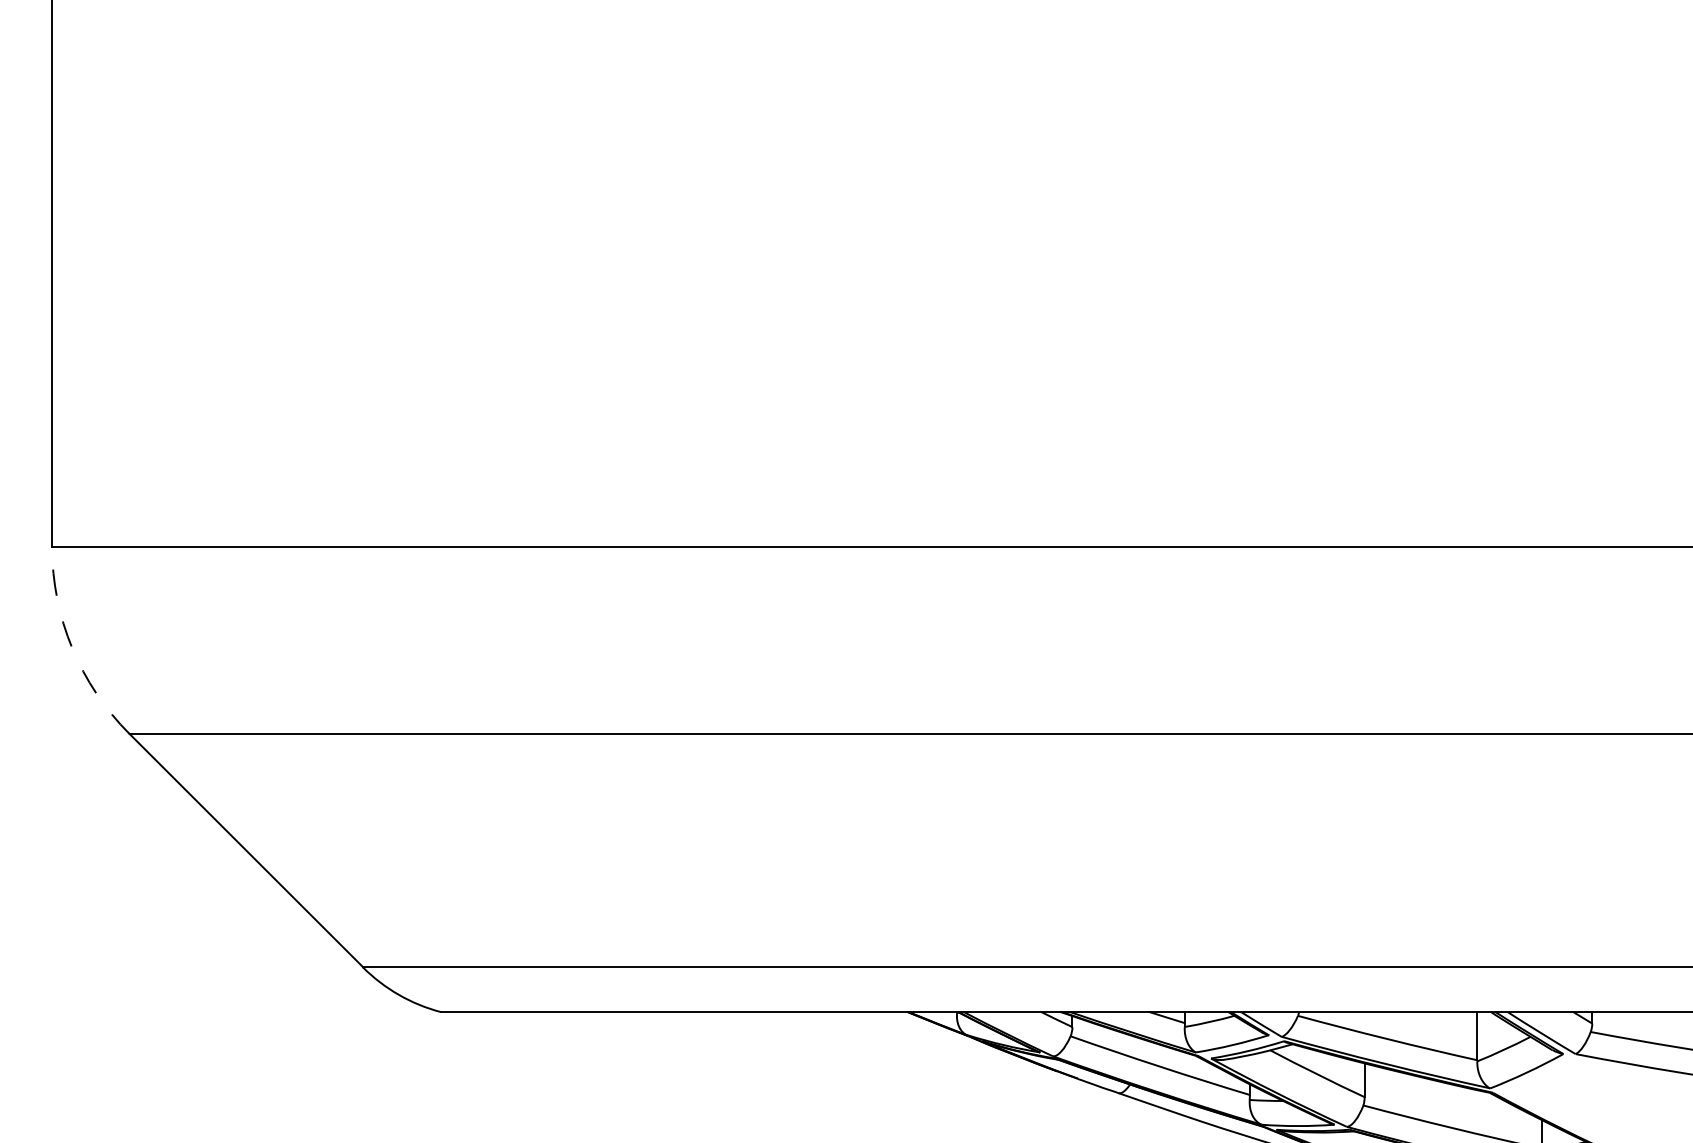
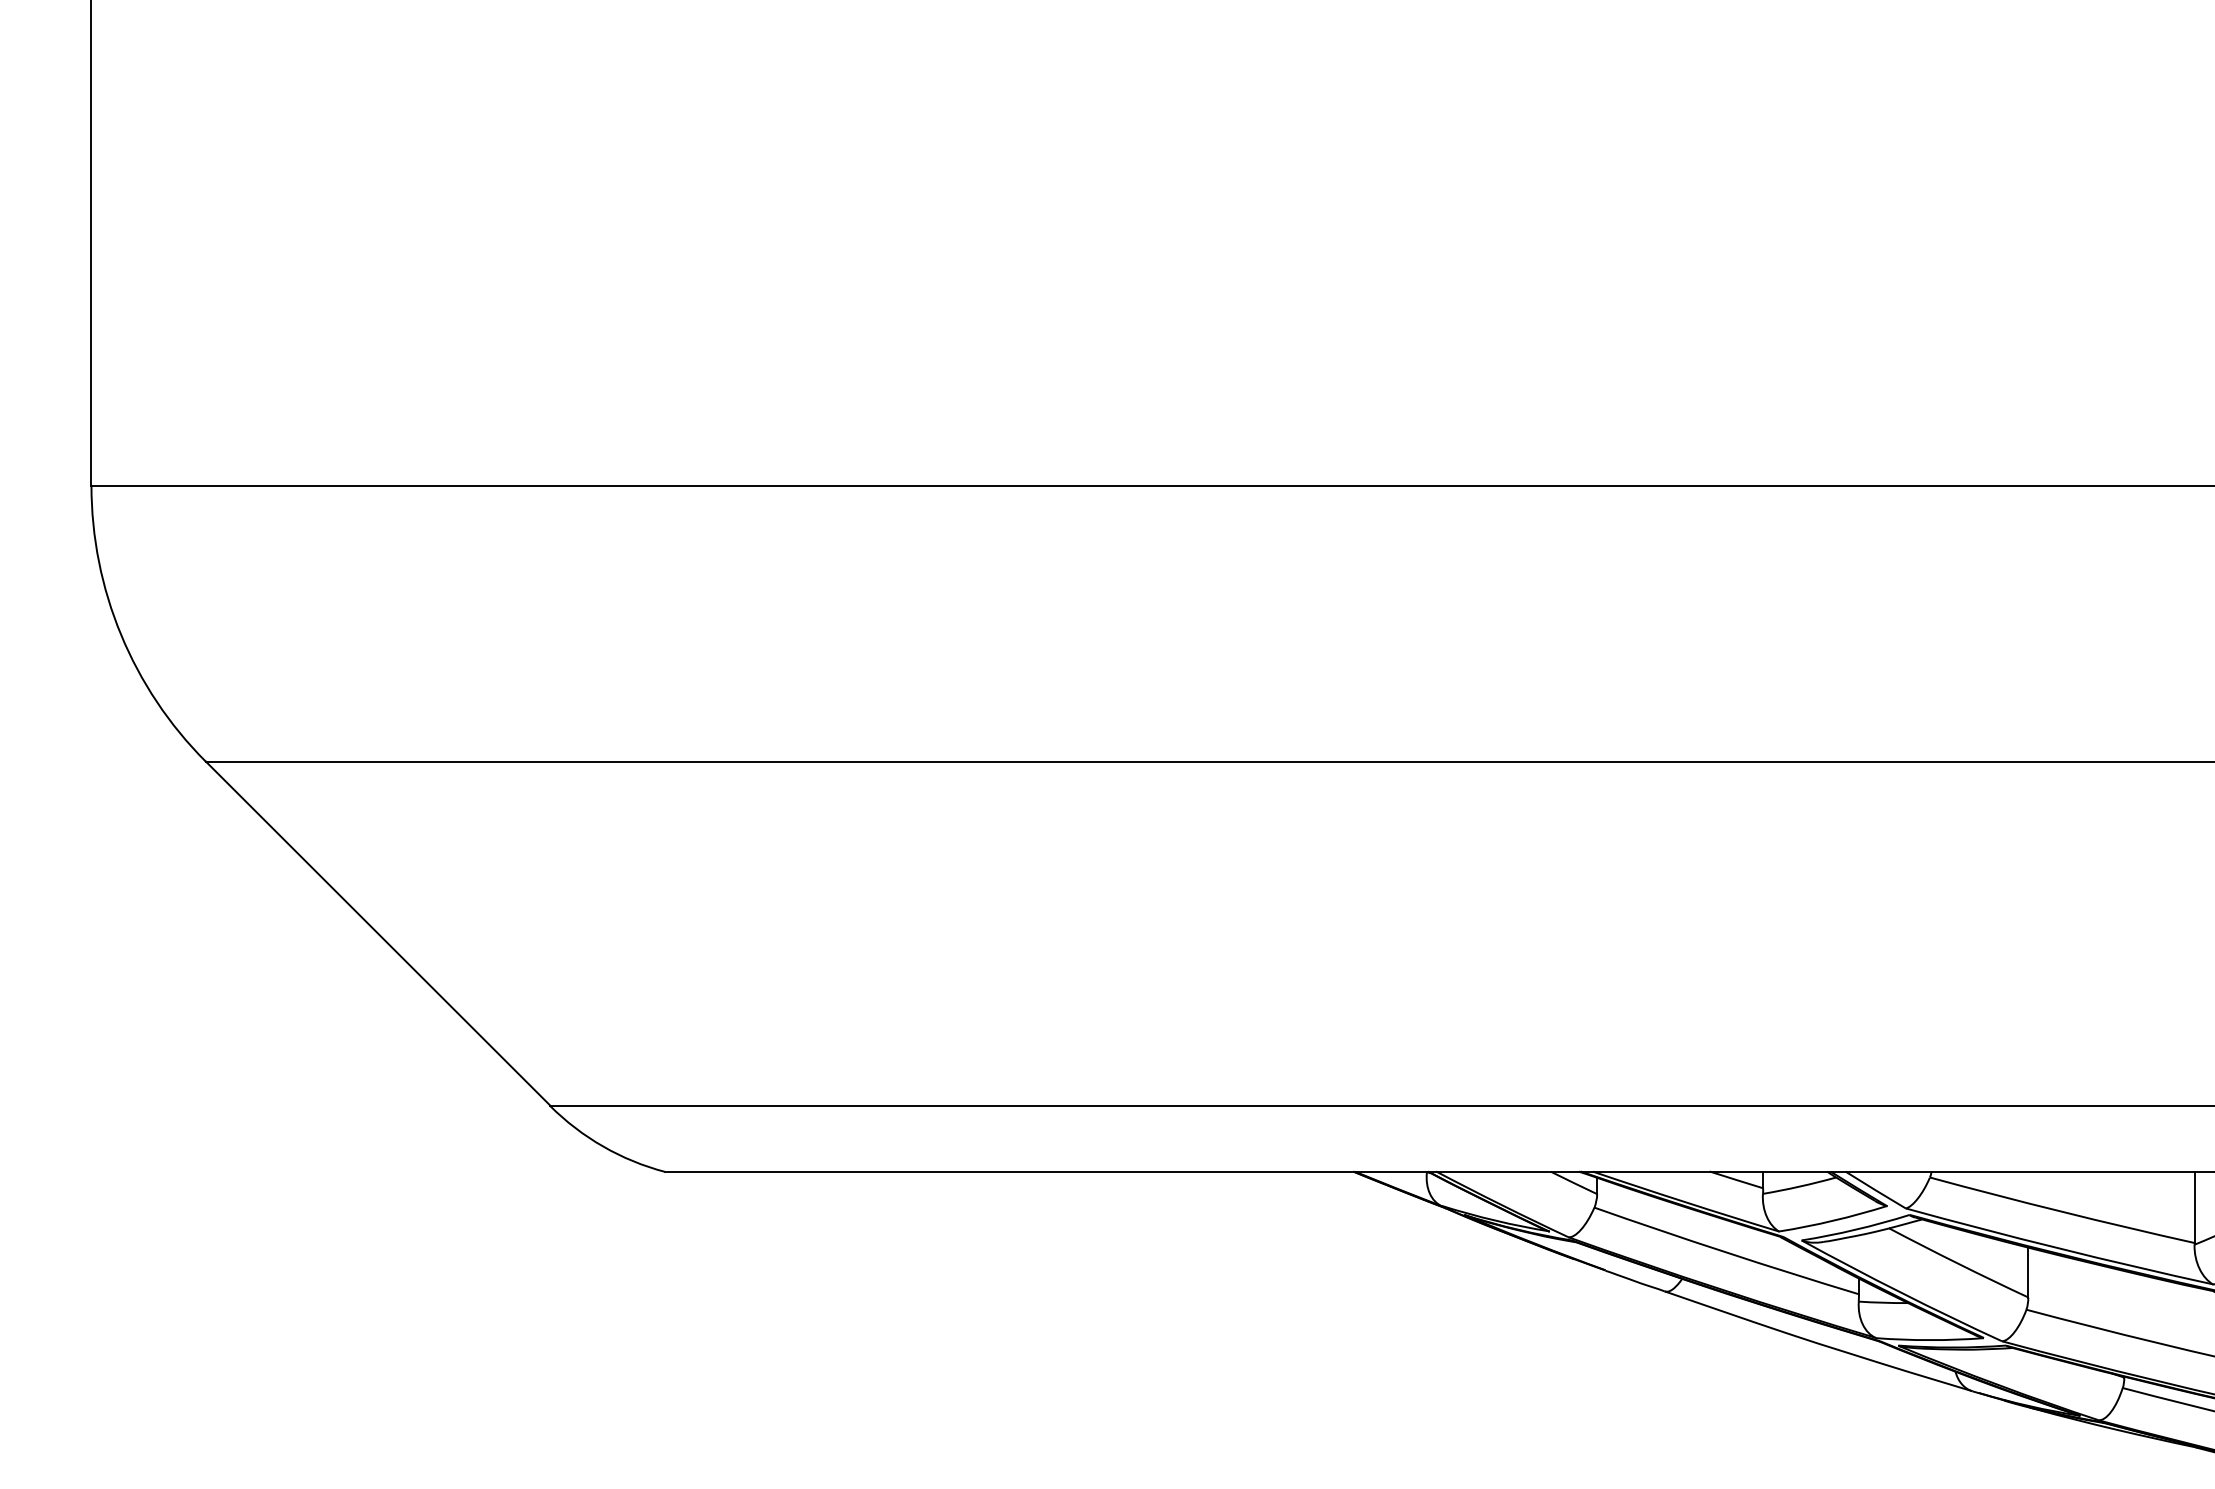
arc: (72, 648) -> (121, 635), dashed -> solid

